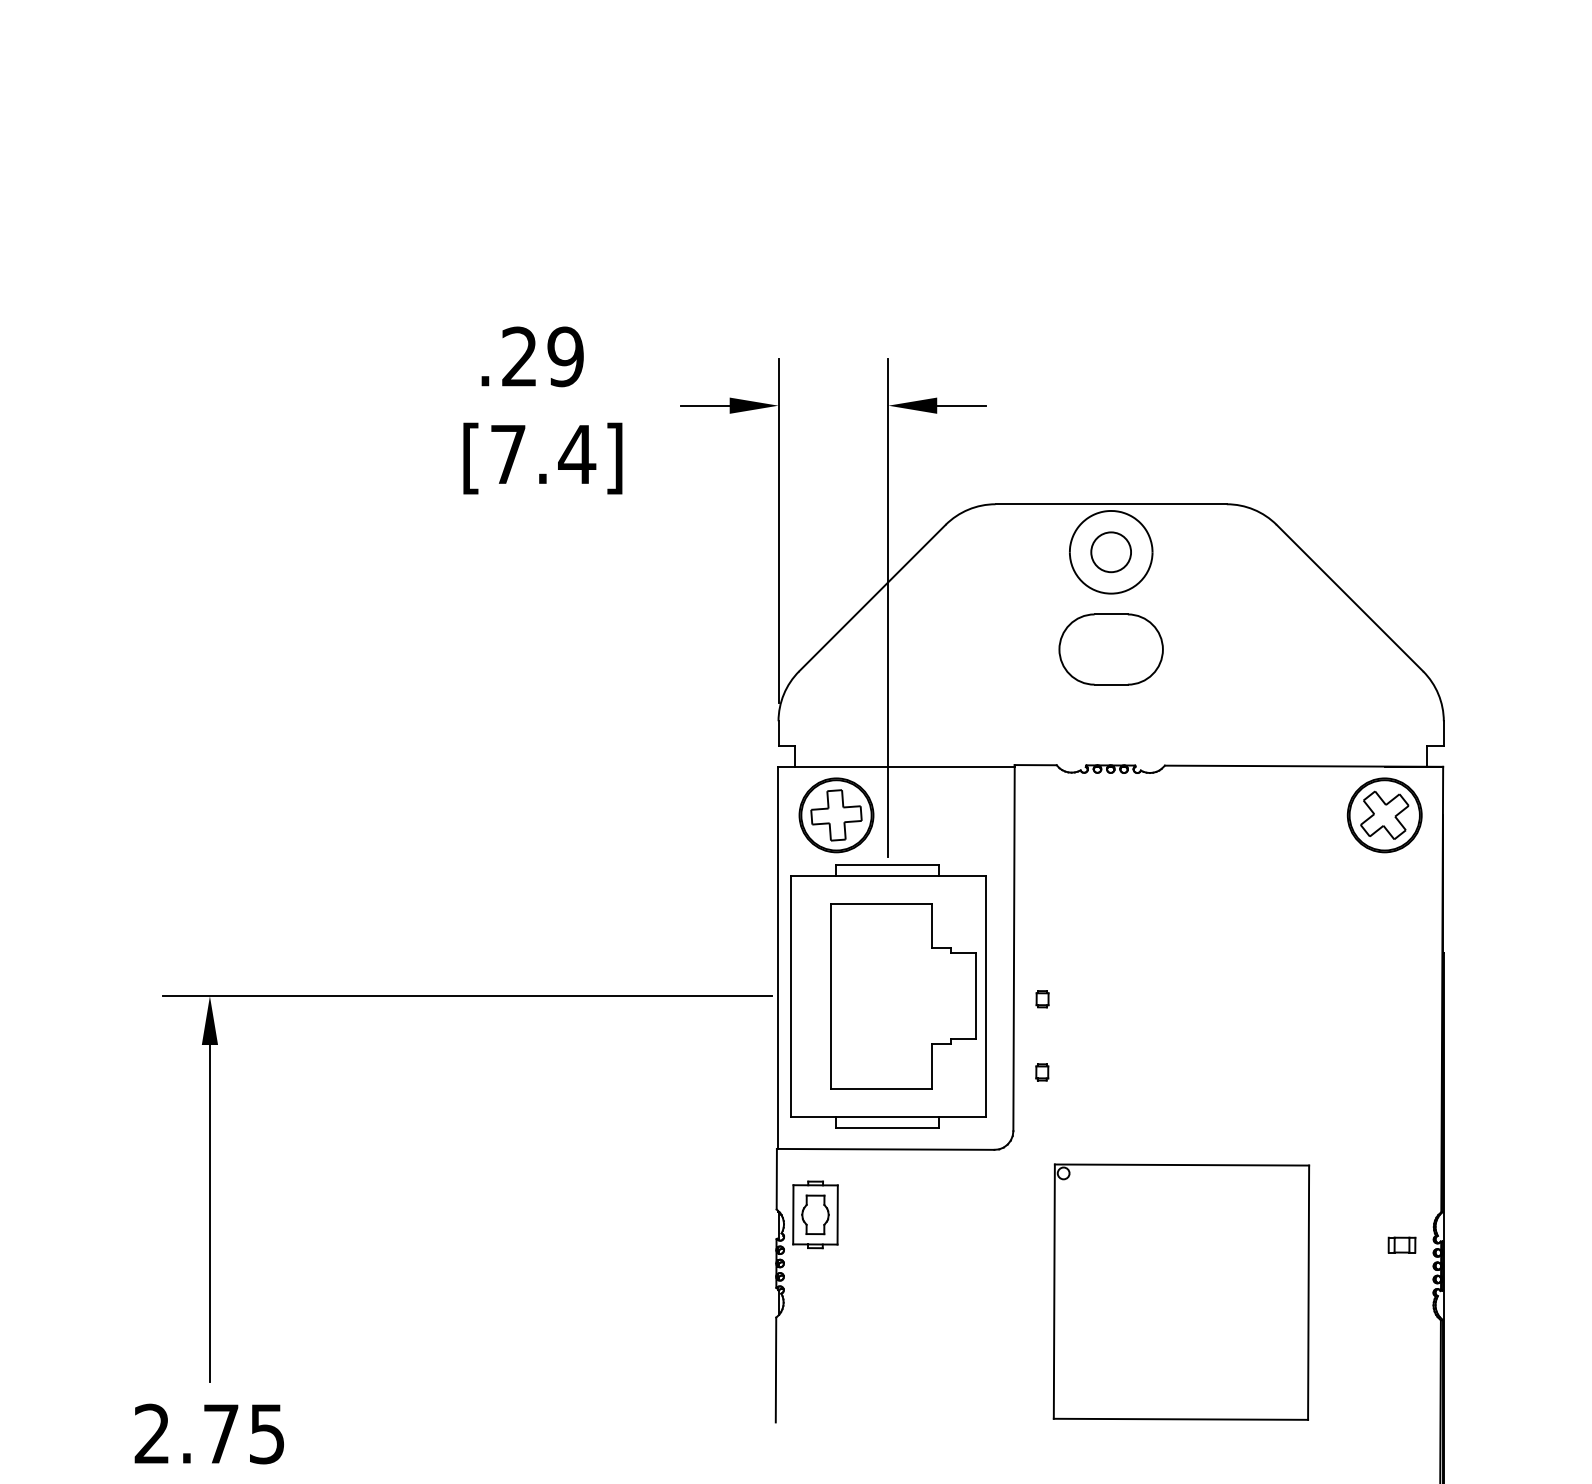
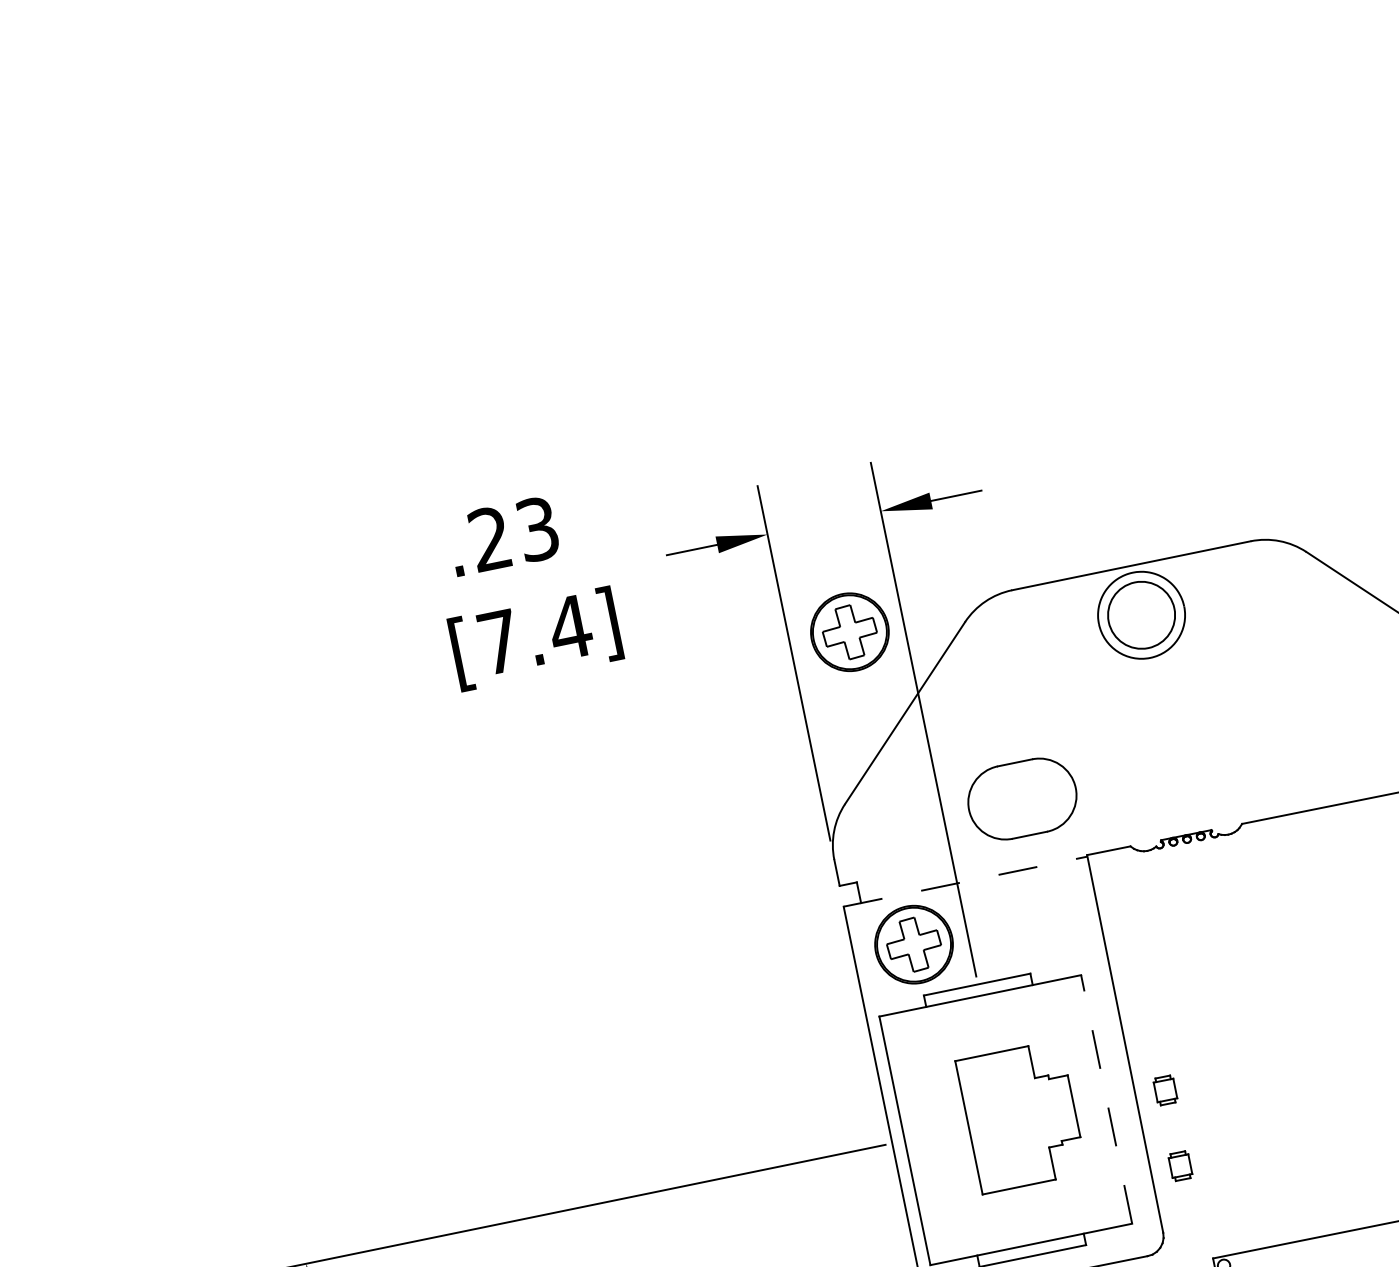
text: (565, 356) -> (537, 528), .29 -> .23
part: (836, 512) -> (849, 632), added
circle: (1111, 552) -> (1141, 615), size x1.6
part: (1110, 649) -> (1021, 799), moved
line: (897, 766) -> (966, 881), solid -> dashed
part: (903, 996) -> (1021, 1117), size x0.7
line: (986, 996) -> (1107, 1099), solid -> dashed
part: (1042, 999) -> (1165, 1090), size x1.6
part: (1042, 1072) -> (1180, 1166), size x1.6

